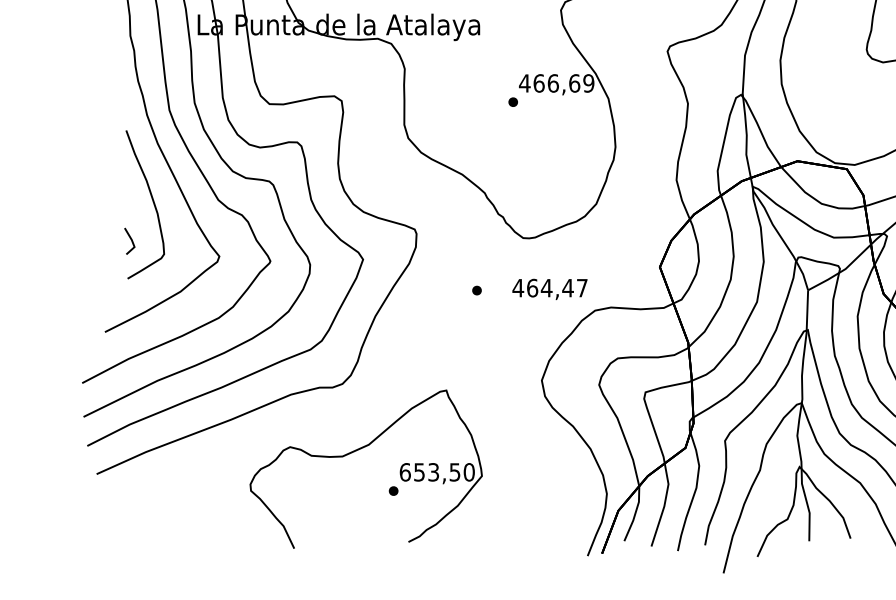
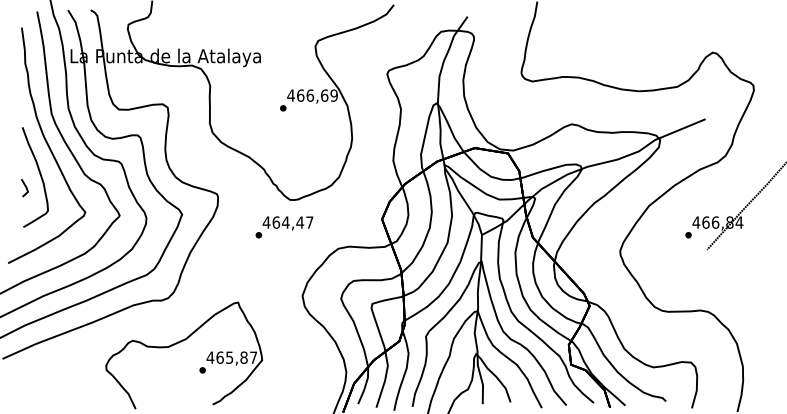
line: (130, 241) -> (25, 188), moved
text: (549, 289) -> (287, 223), moved
text: (436, 472) -> (231, 357), 653,50 -> 465,87

